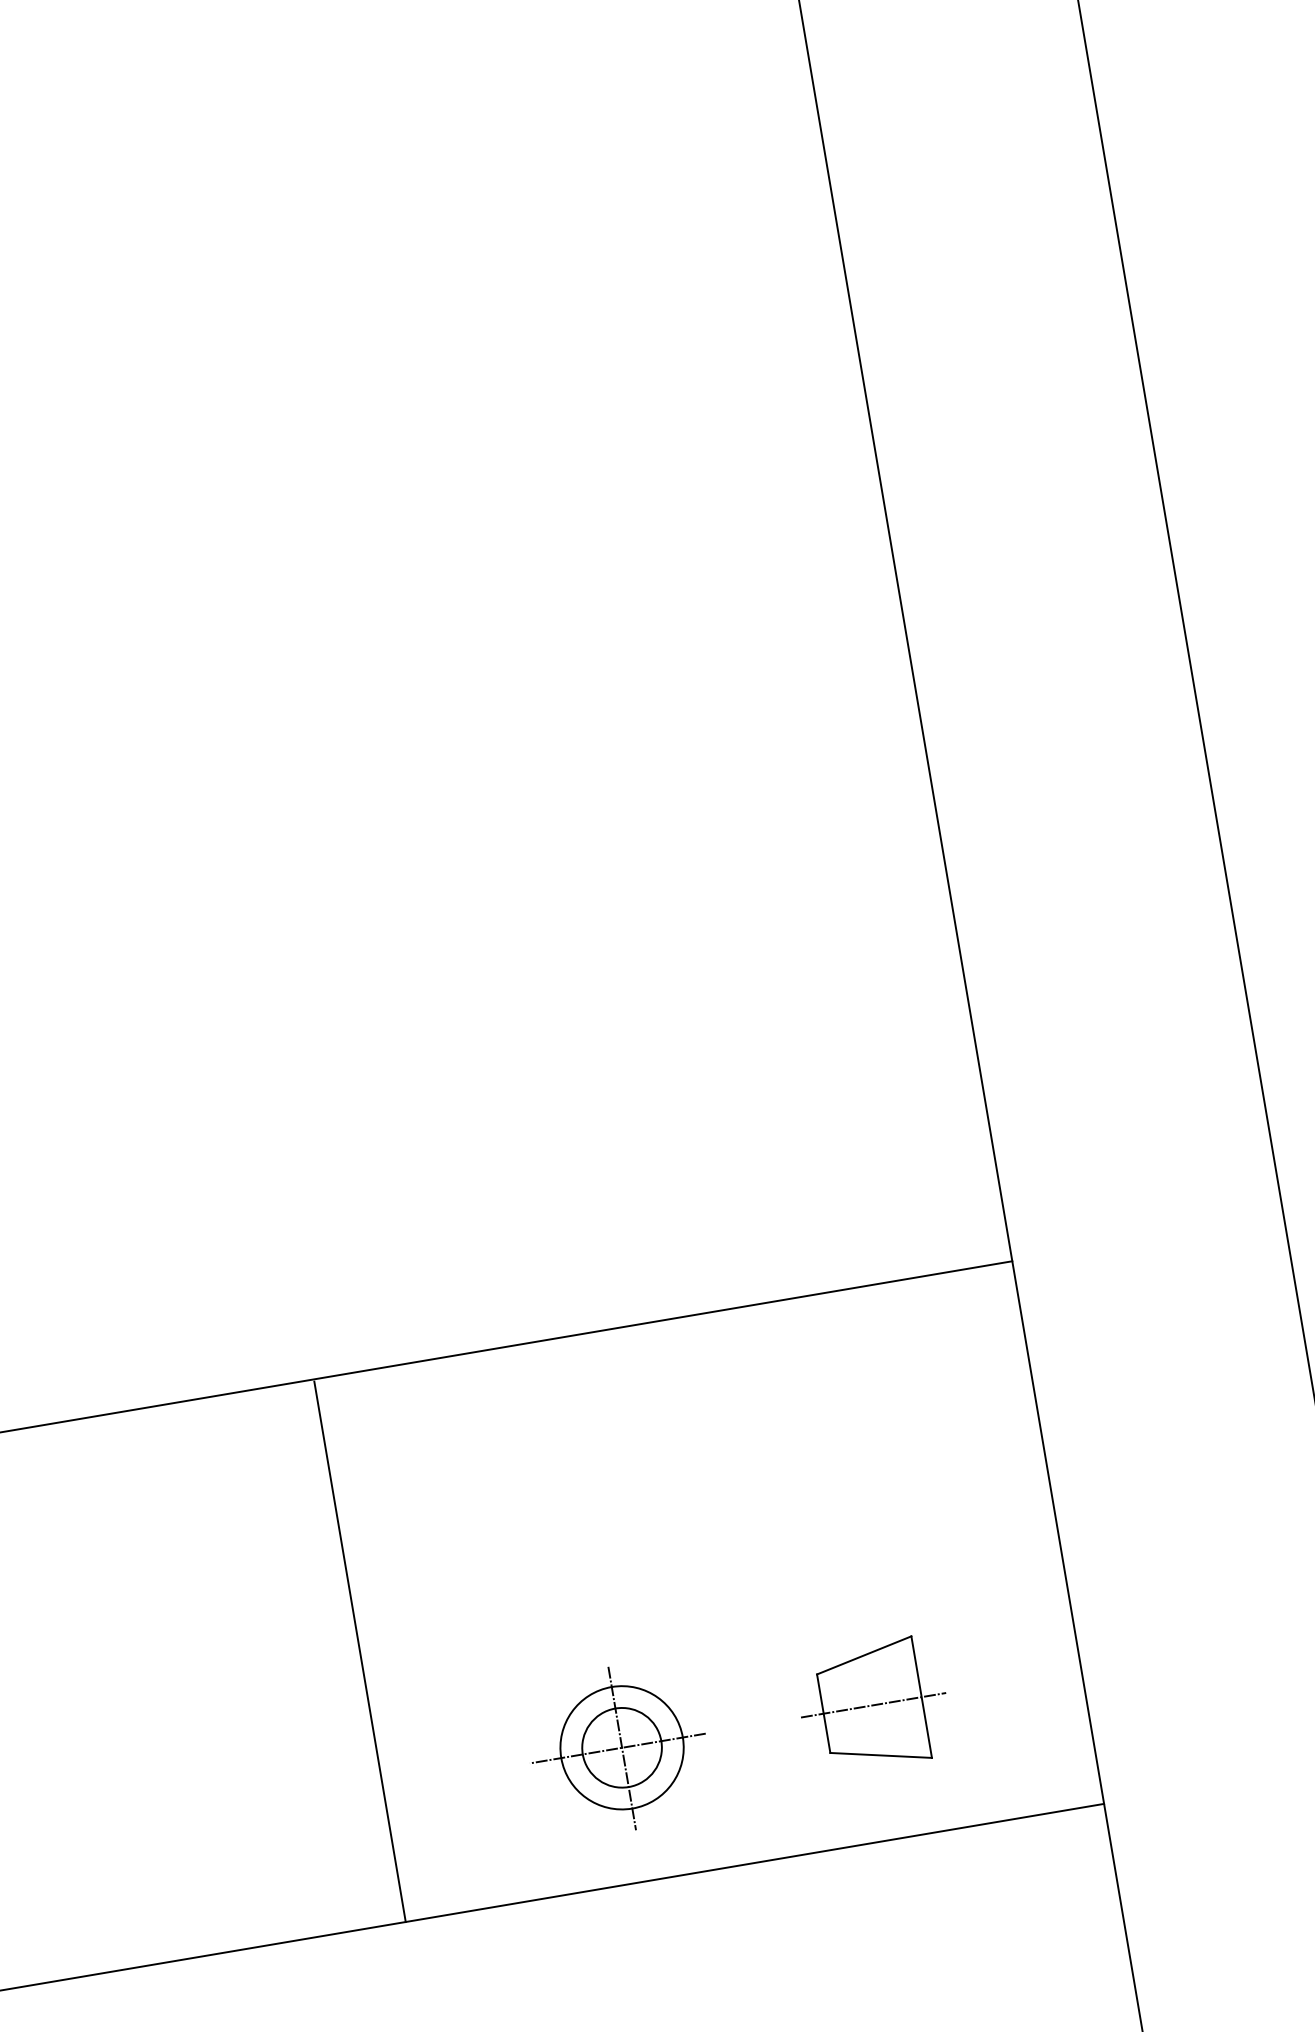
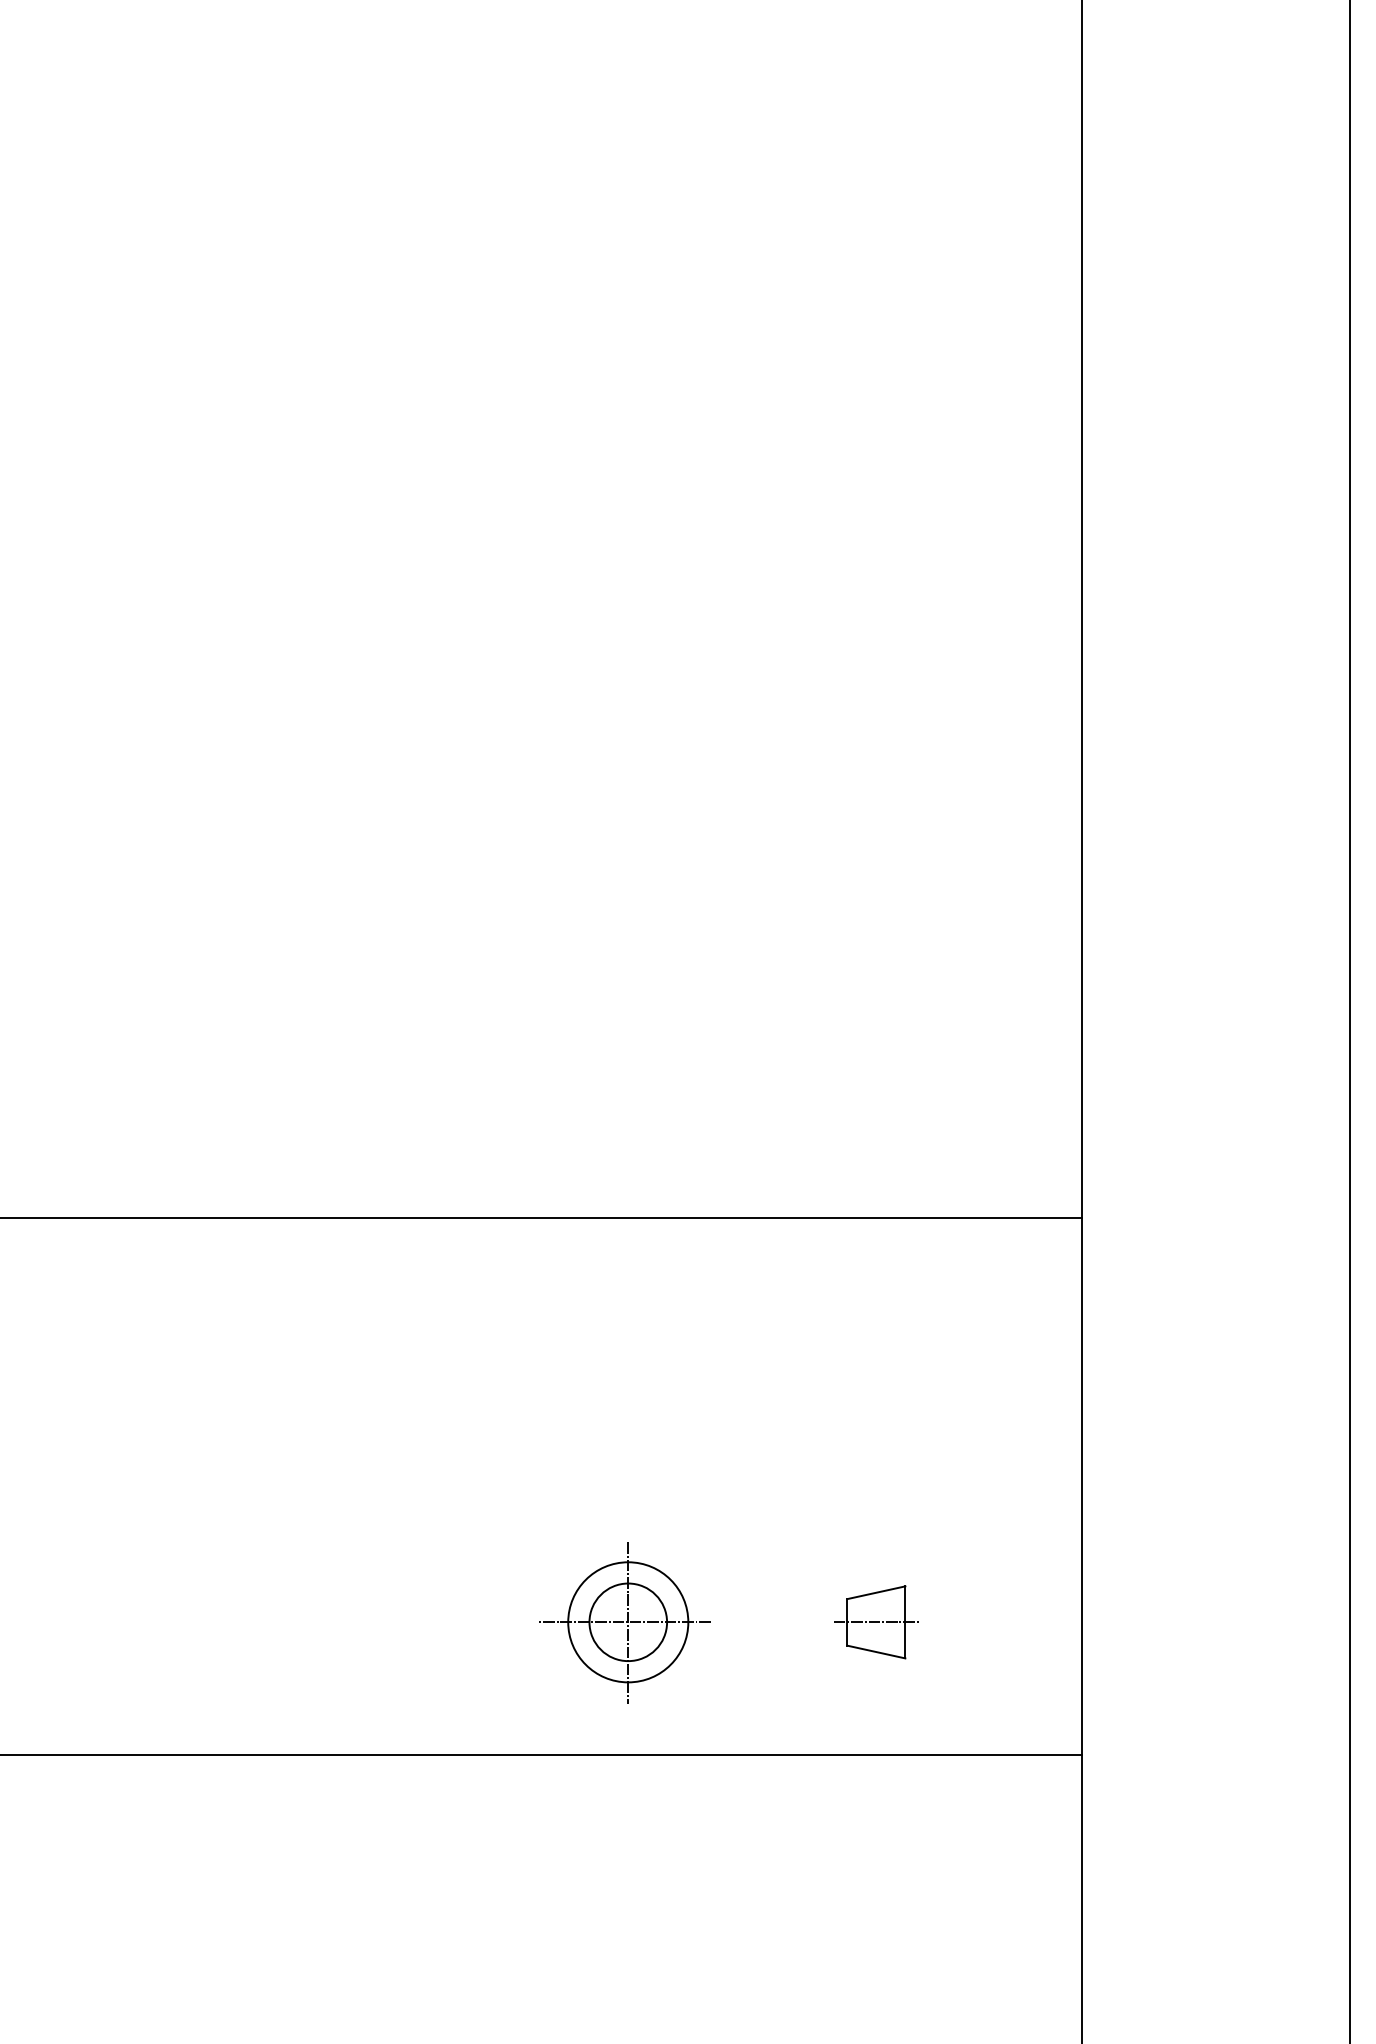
line: (360, 1651) -> (392, 1487), removed
part: (873, 1705) -> (876, 1622), size x0.6

